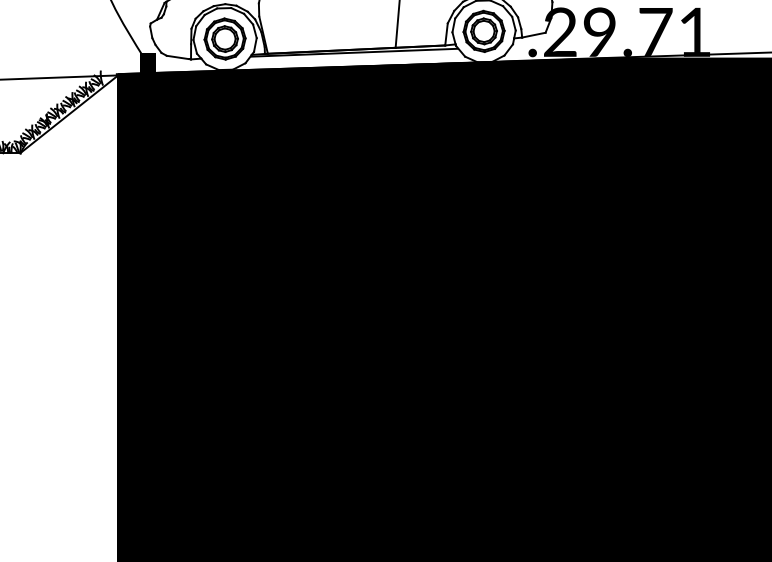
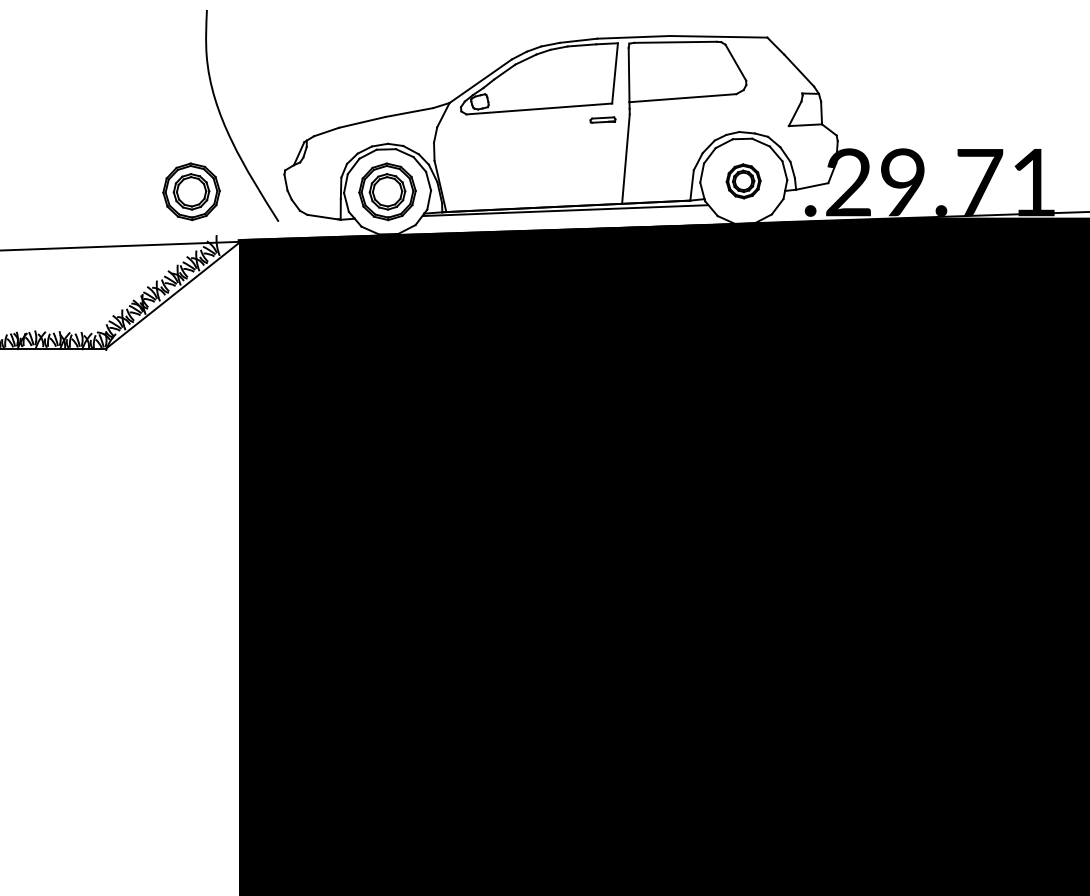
part: (483, 31) -> (743, 181), size x0.6
part: (82, 38) -> (191, 191), added
fill: (148, 62) -> (282, 223), removed

